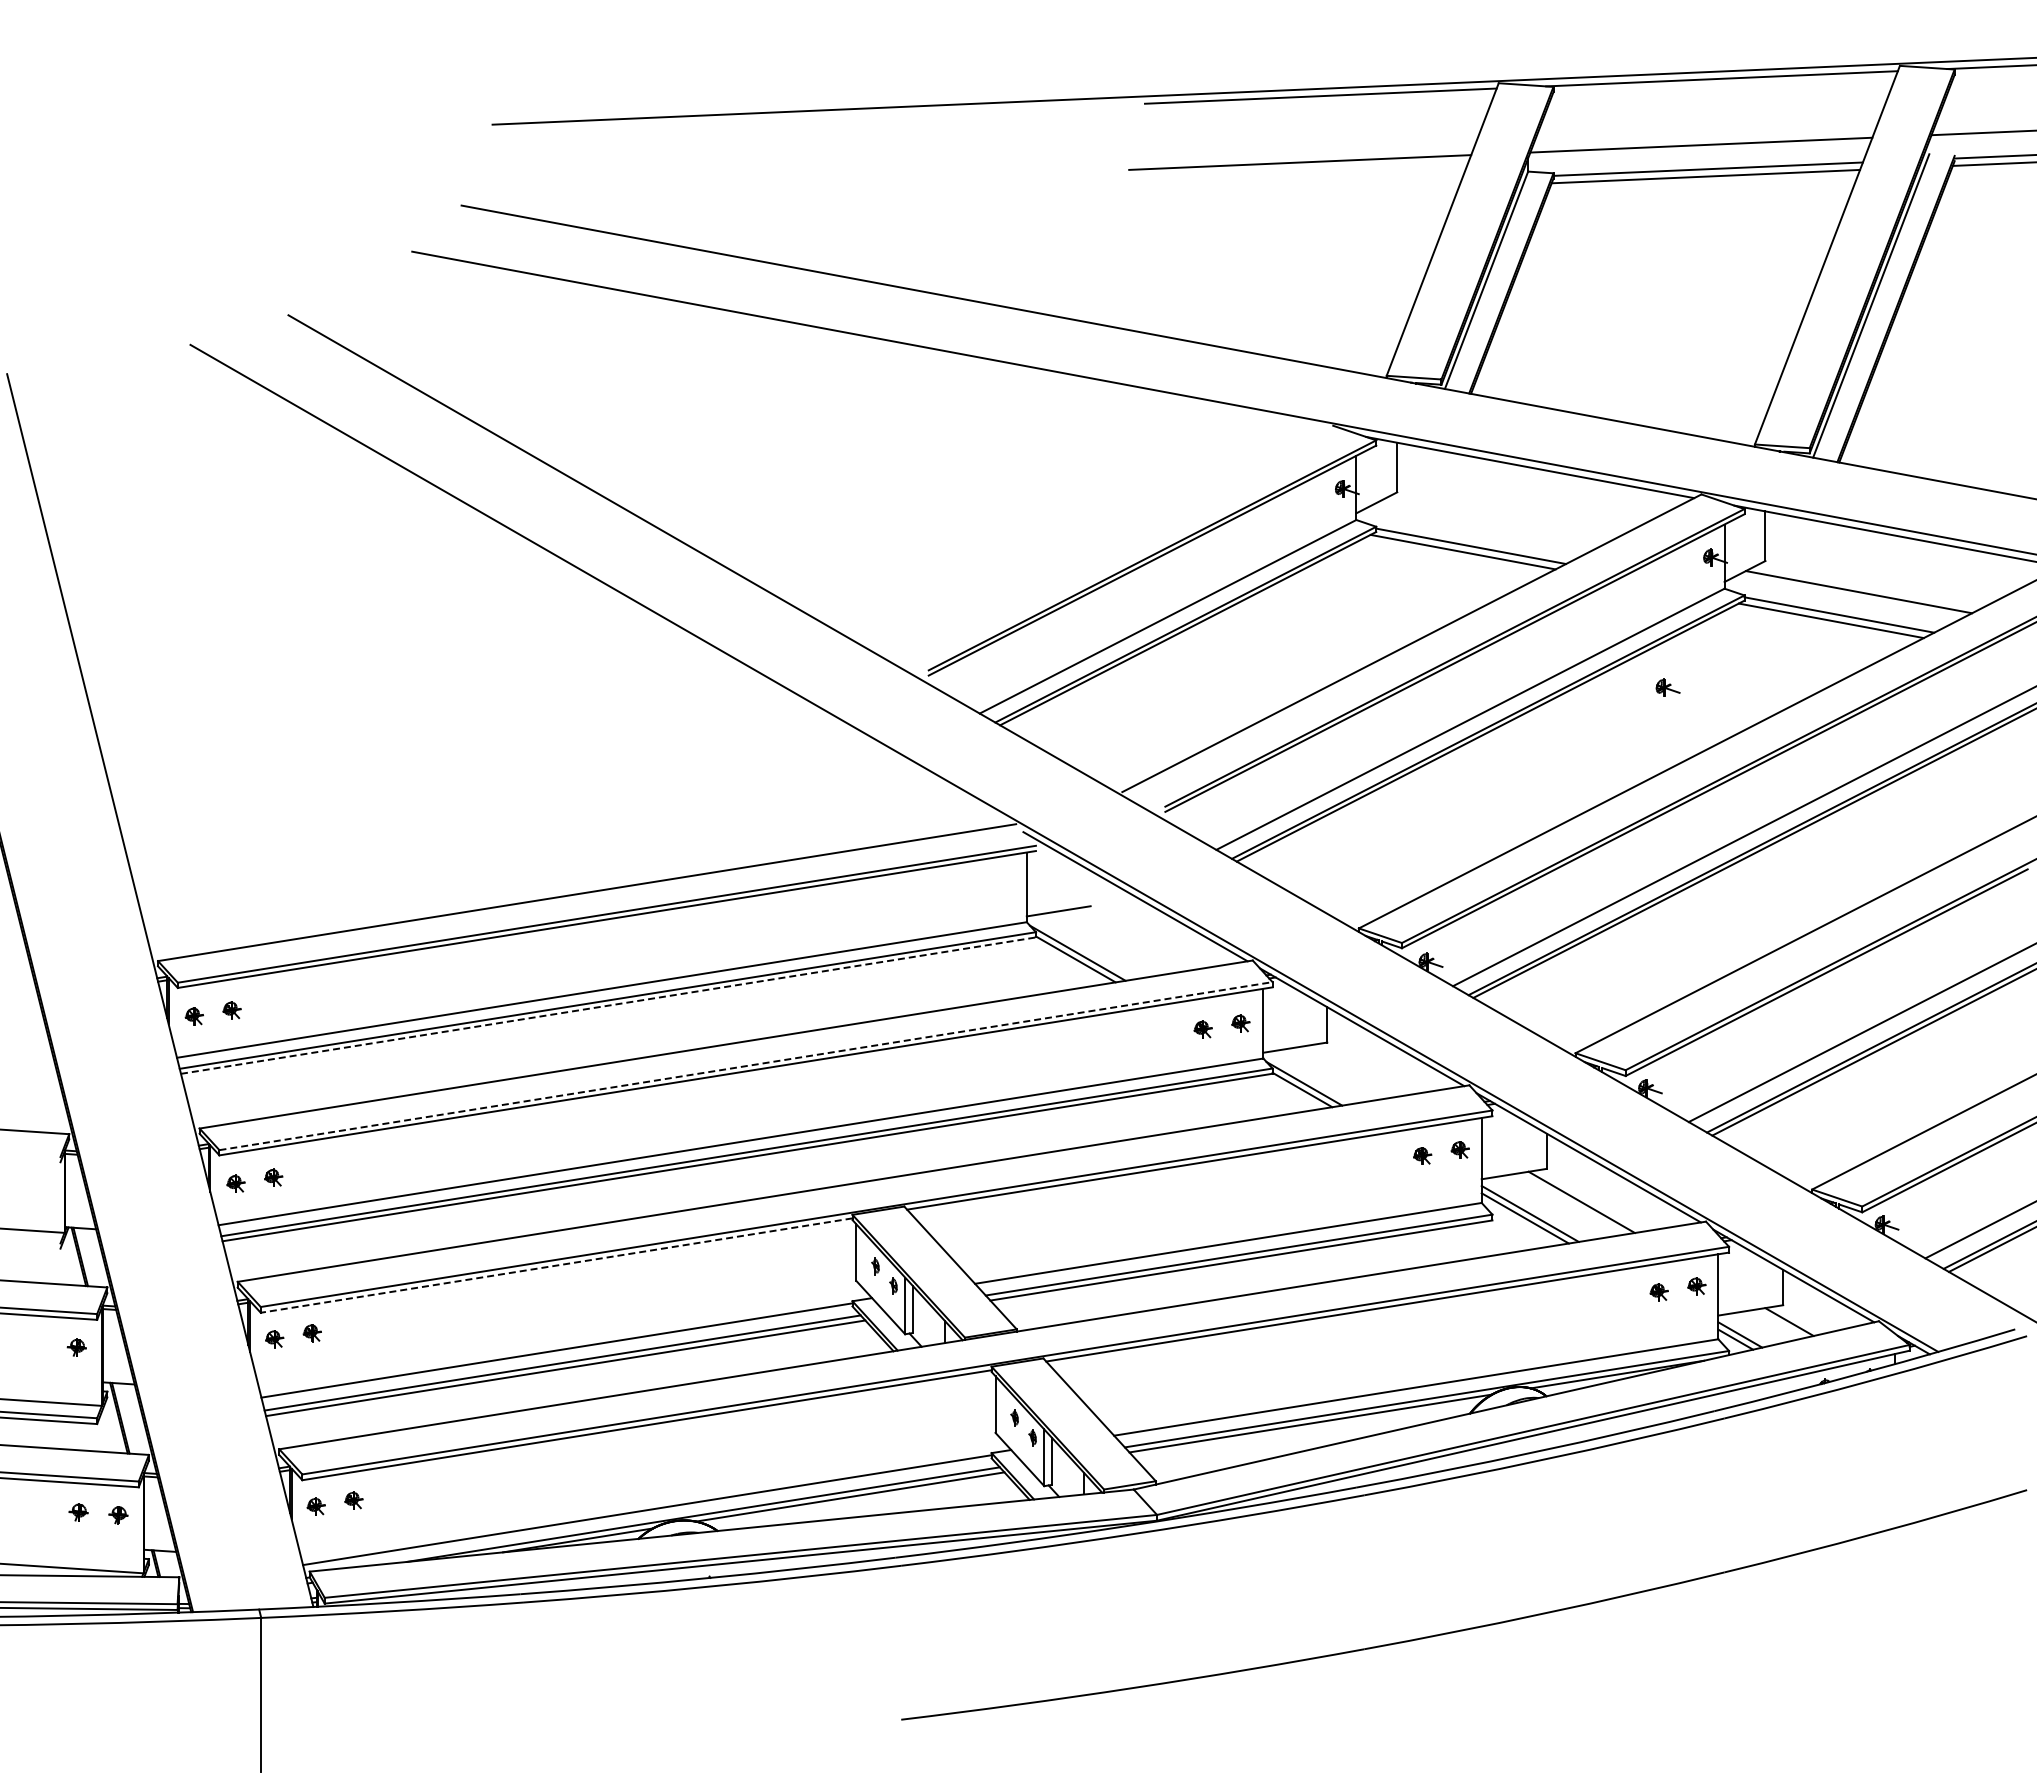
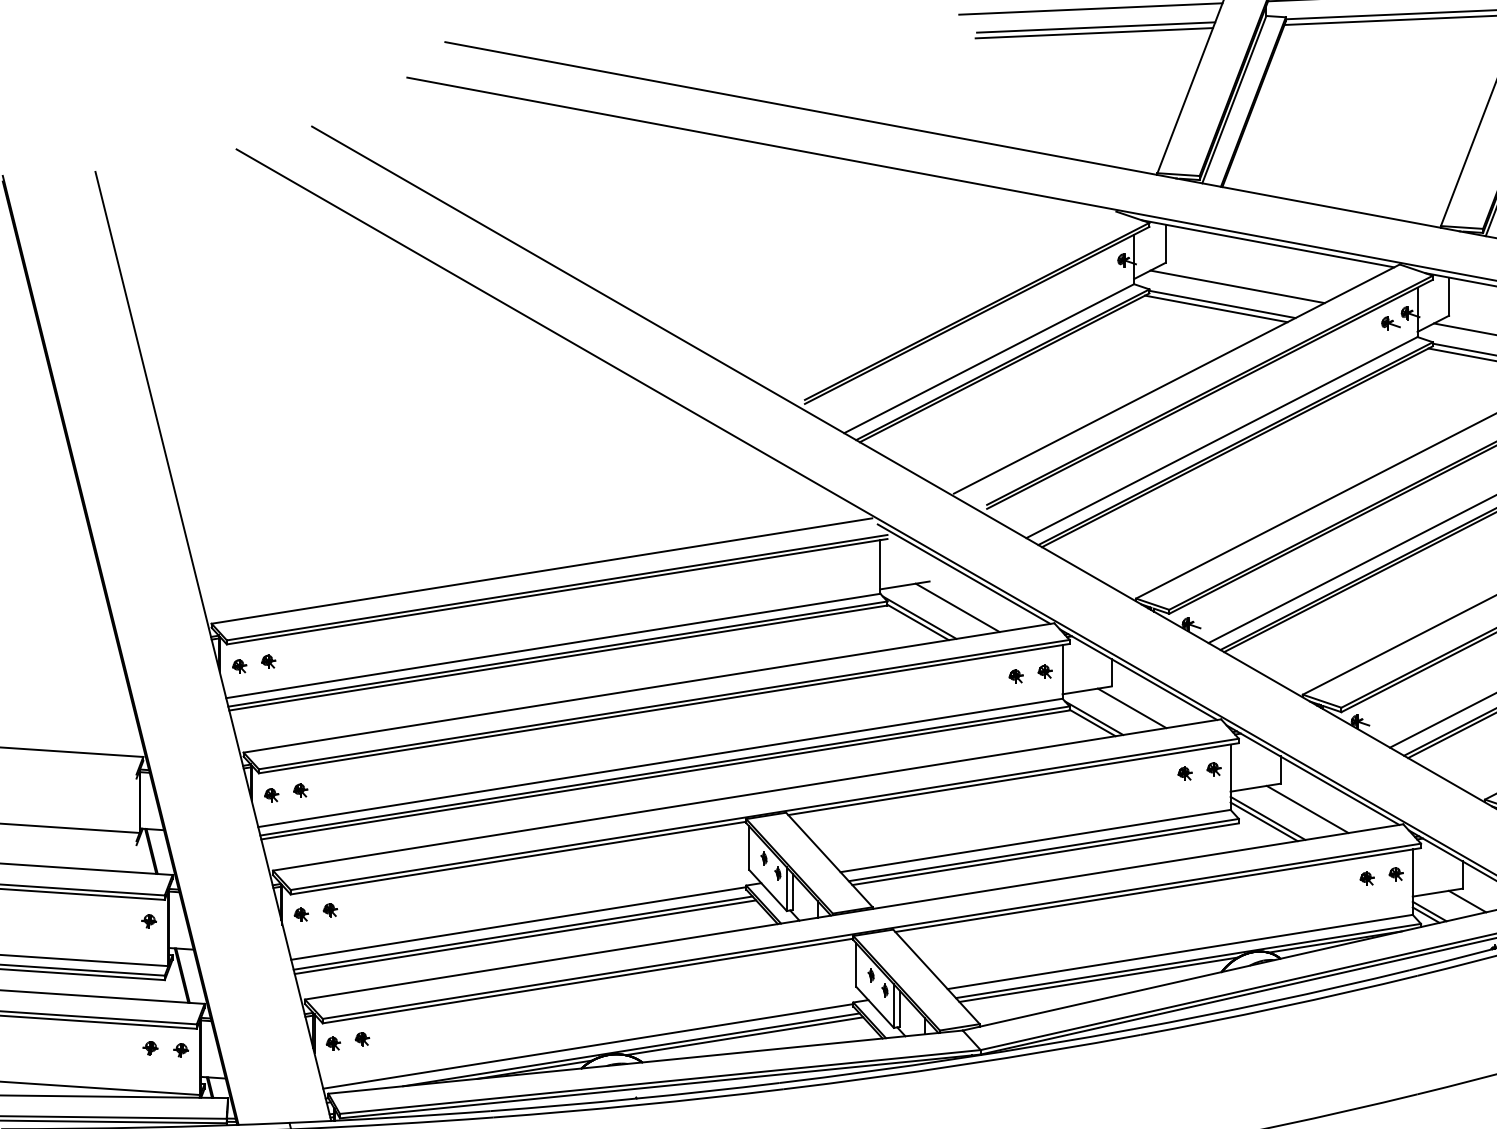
line: (1306, 186) -> (1095, 27), added
line: (1304, 193) -> (1094, 32), added
line: (1490, 523) -> (1237, 286), added
part: (1667, 687) -> (1390, 323), moved
line: (1126, 940) -> (957, 607), added
line: (608, 1005) -> (558, 657), dashed -> solid
line: (746, 1066) -> (664, 704), dashed -> solid
line: (1353, 1070) -> (1131, 707), added
line: (556, 1265) -> (518, 858), dashed -> solid

